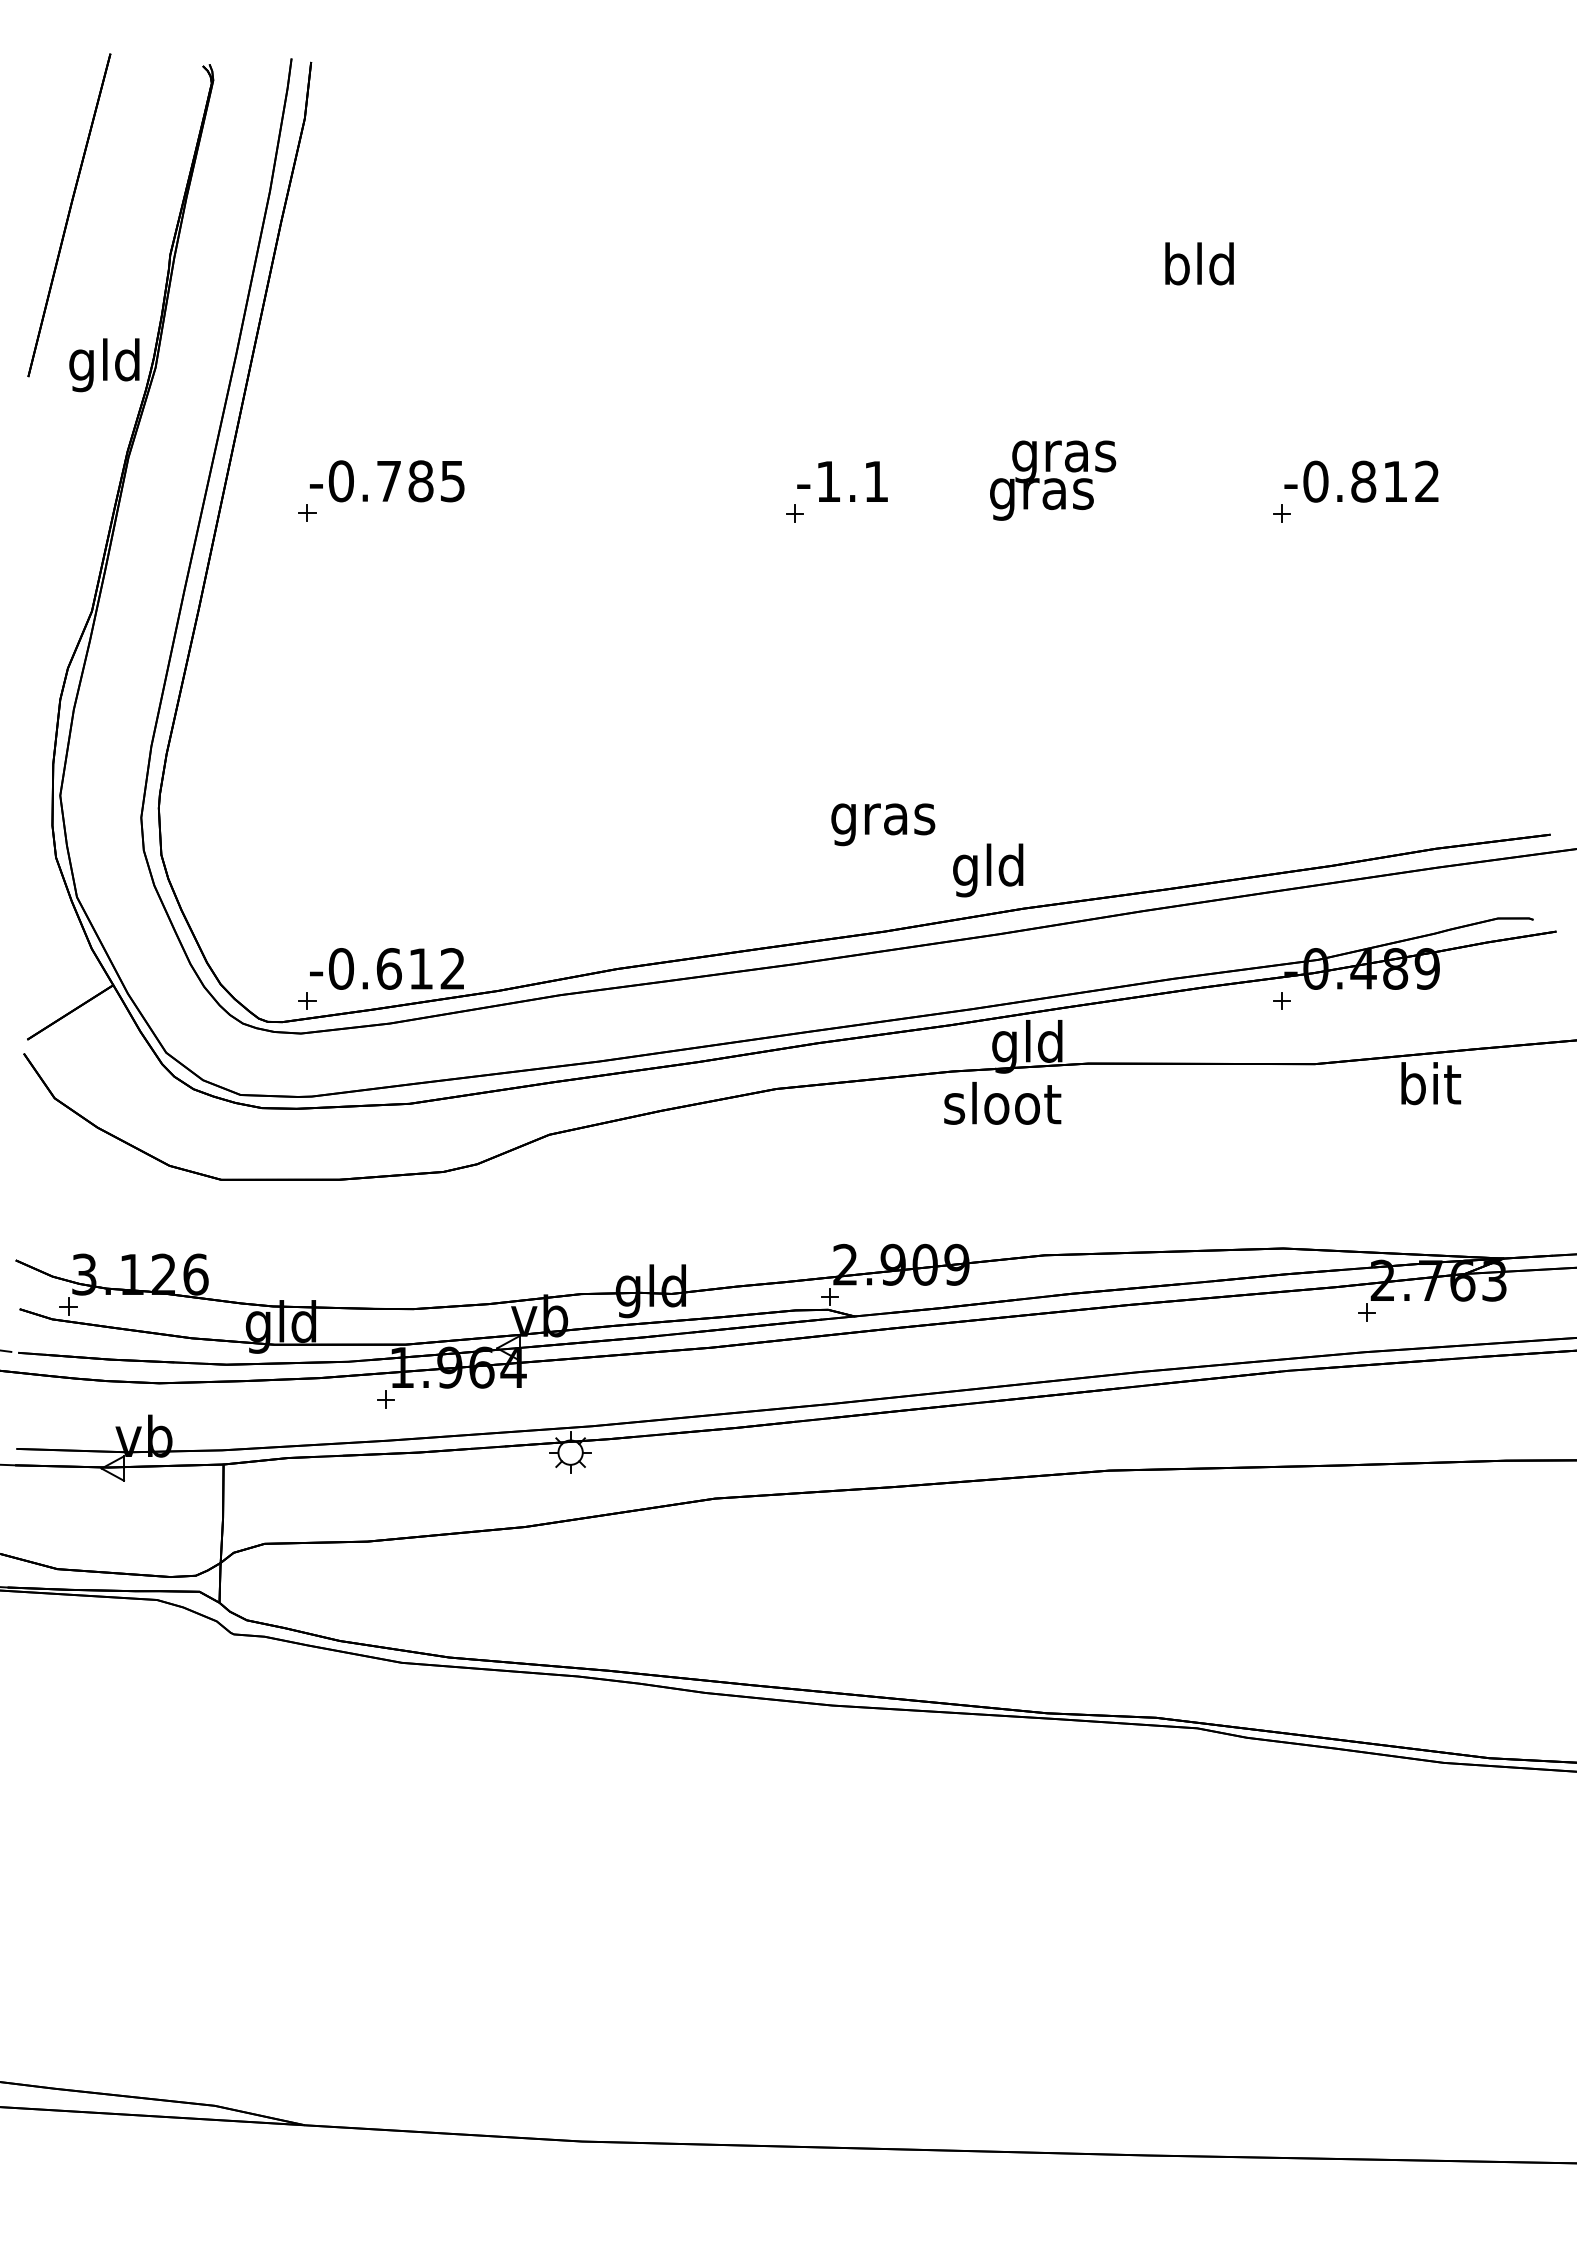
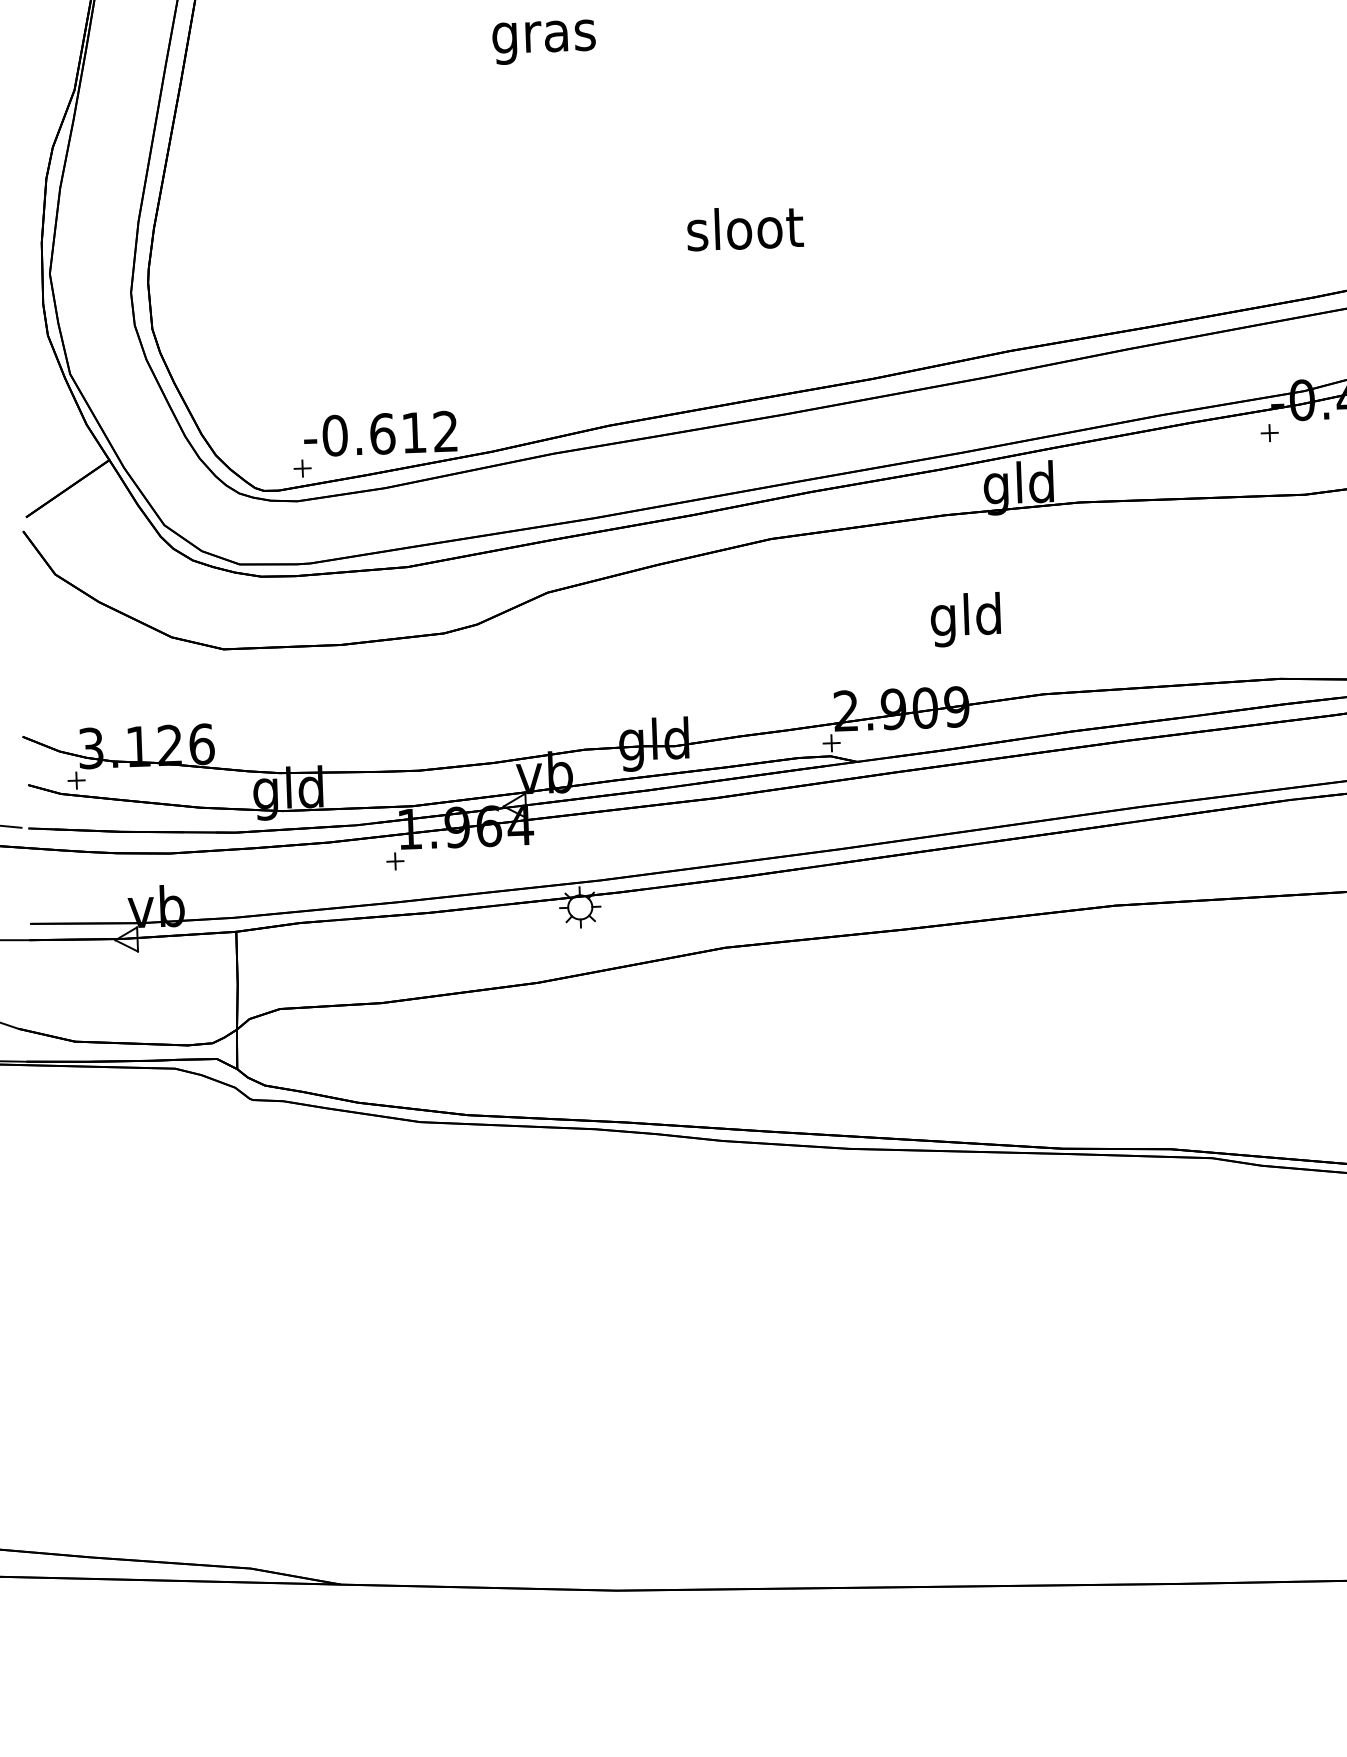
text: (883, 824) -> (544, 42), moved
text: (988, 870) -> (966, 619), moved
text: (1002, 1103) -> (745, 228), moved

